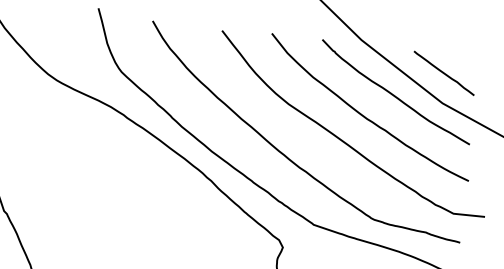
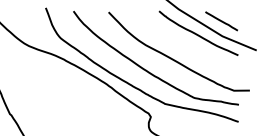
curve: (363, 112) -> (183, 45), removed

